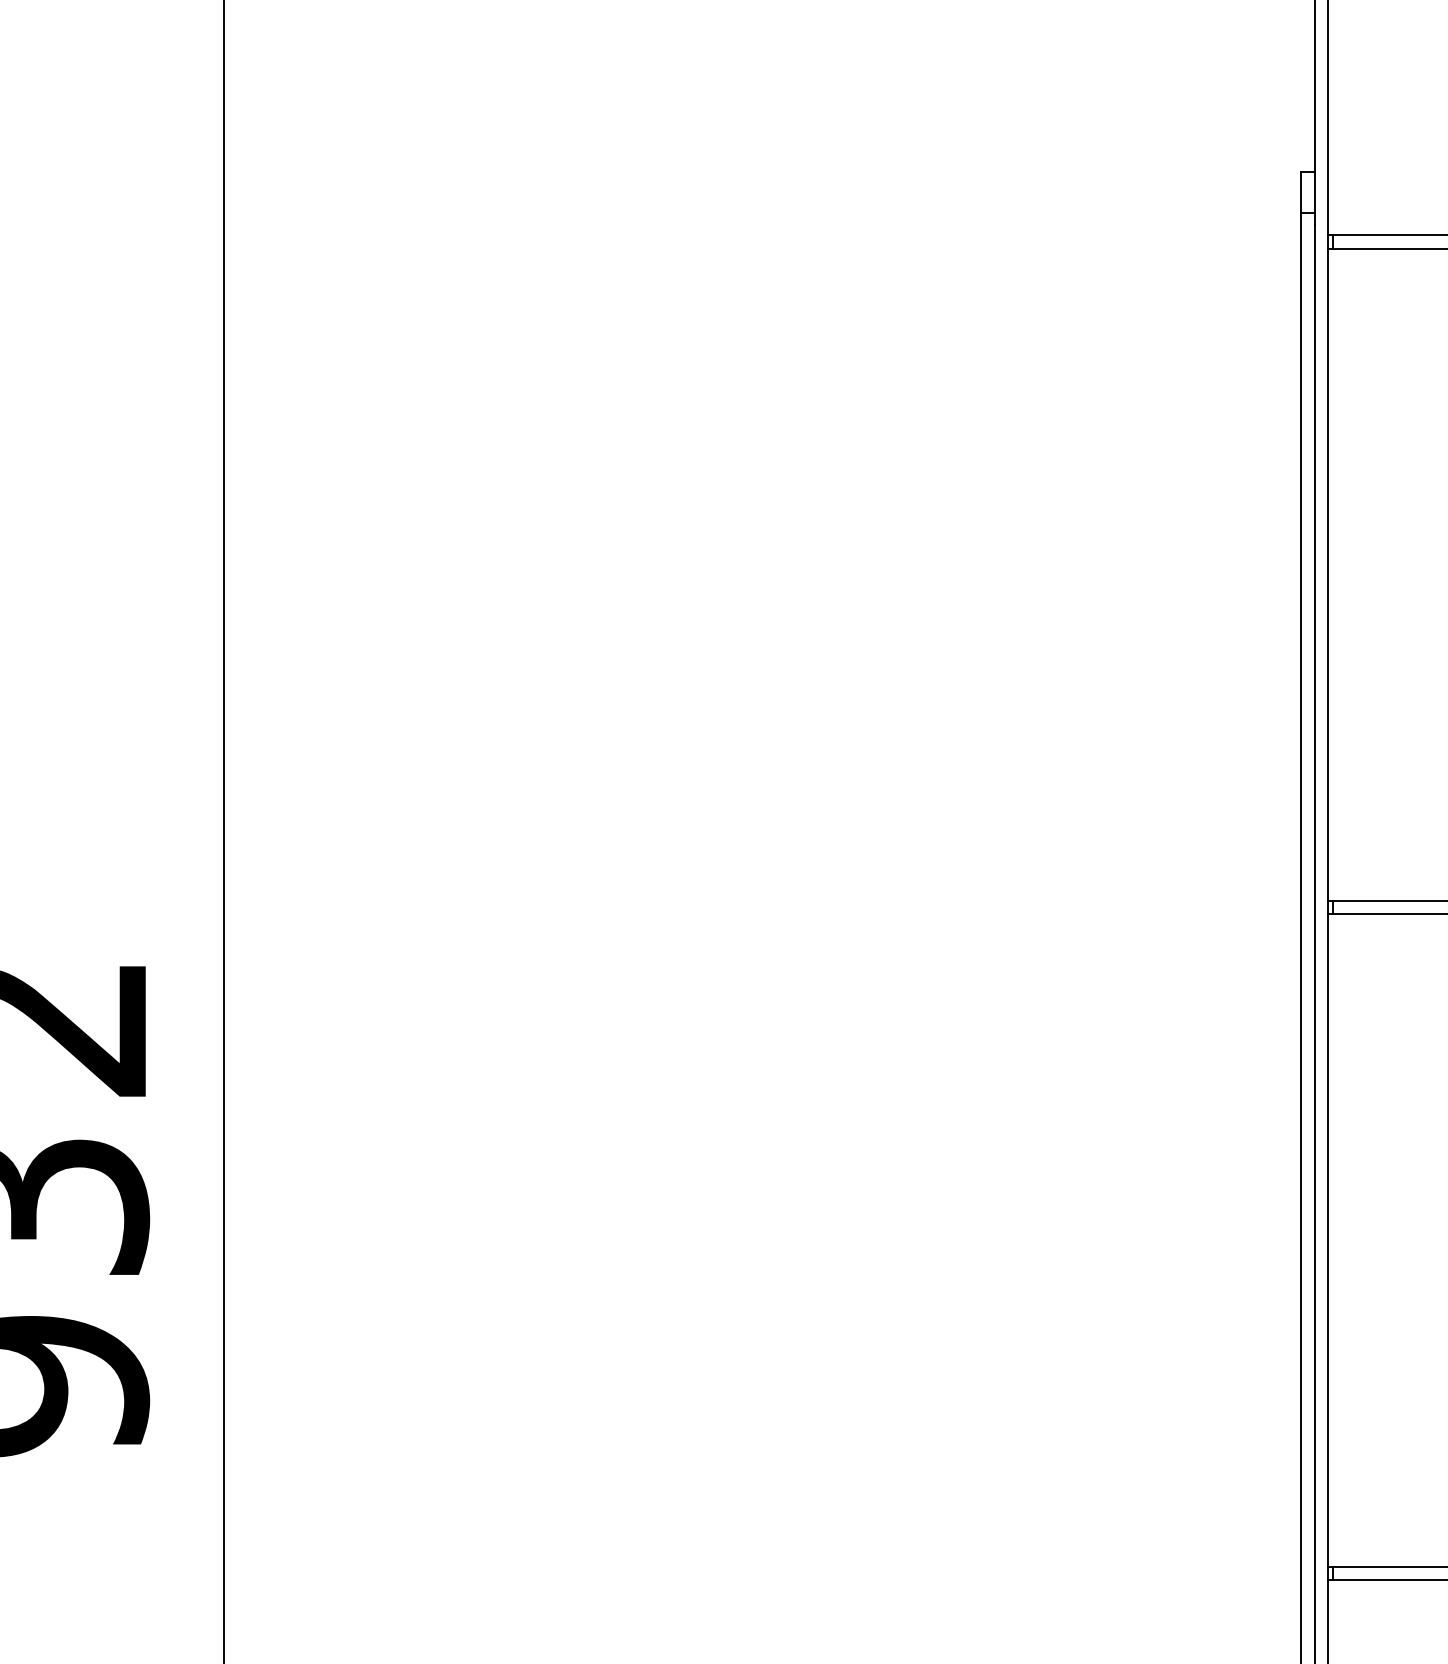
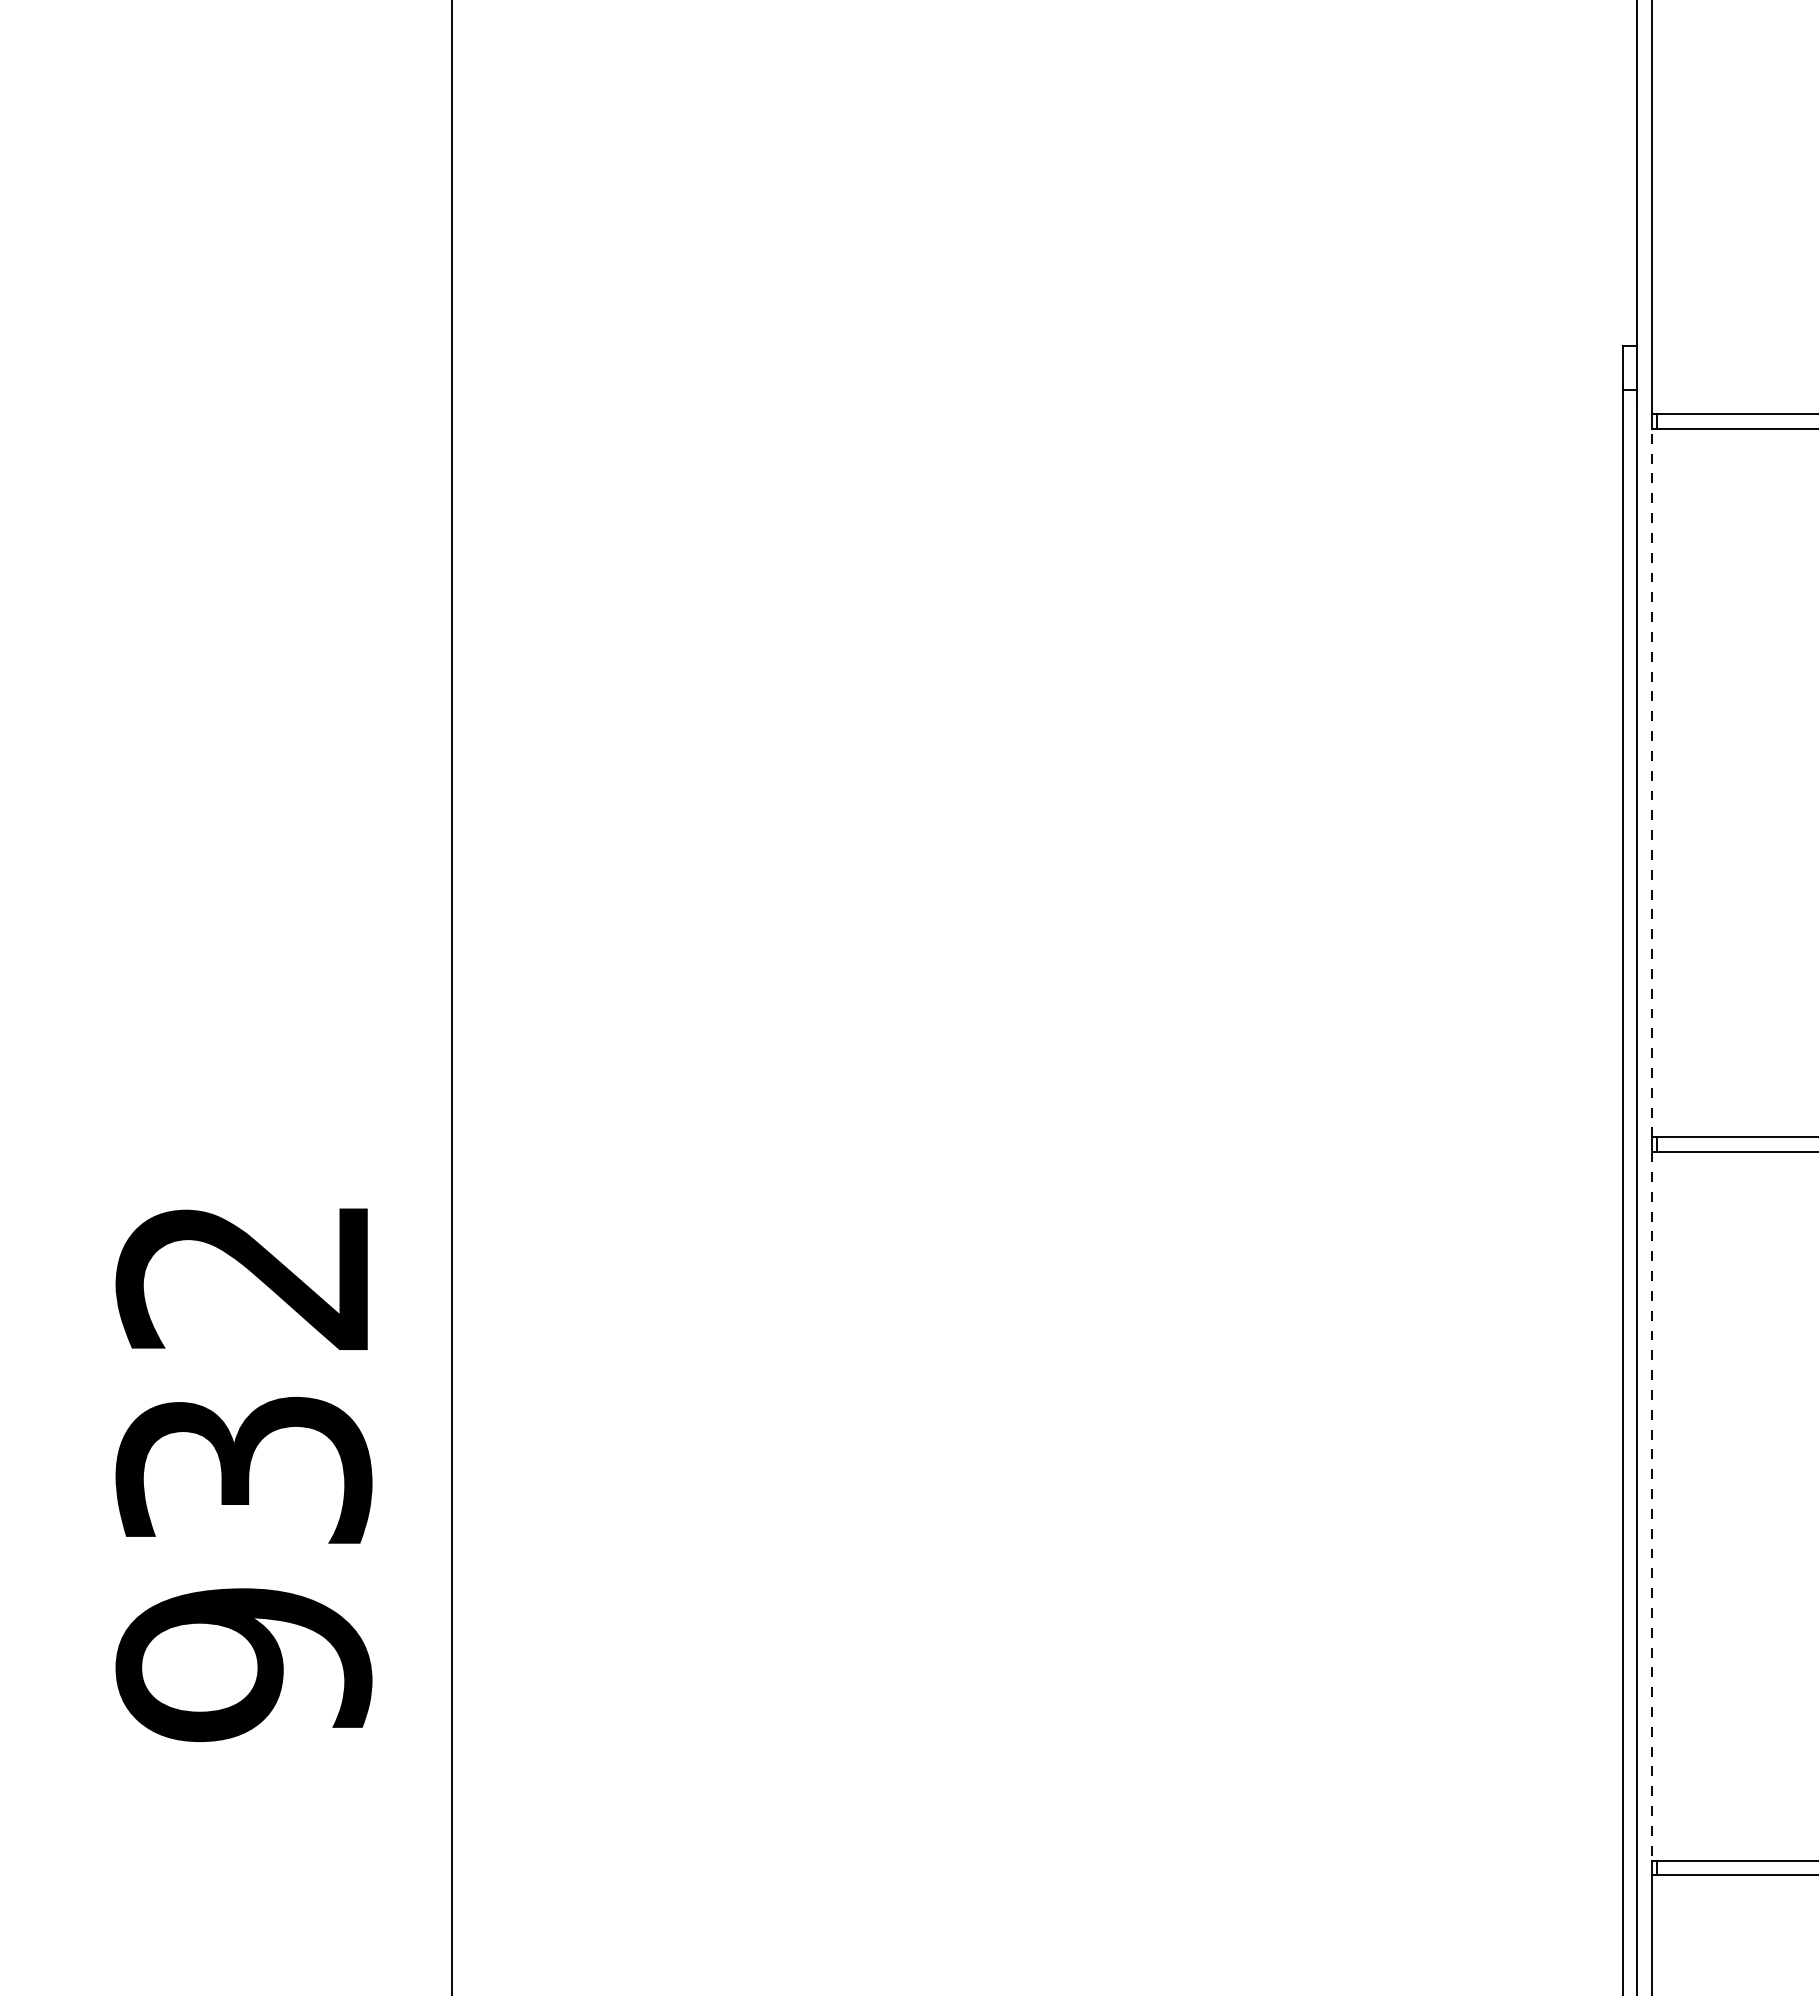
line: (1328, 574) -> (1652, 782), solid -> dashed
line: (1328, 1240) -> (1652, 1506), solid -> dashed

